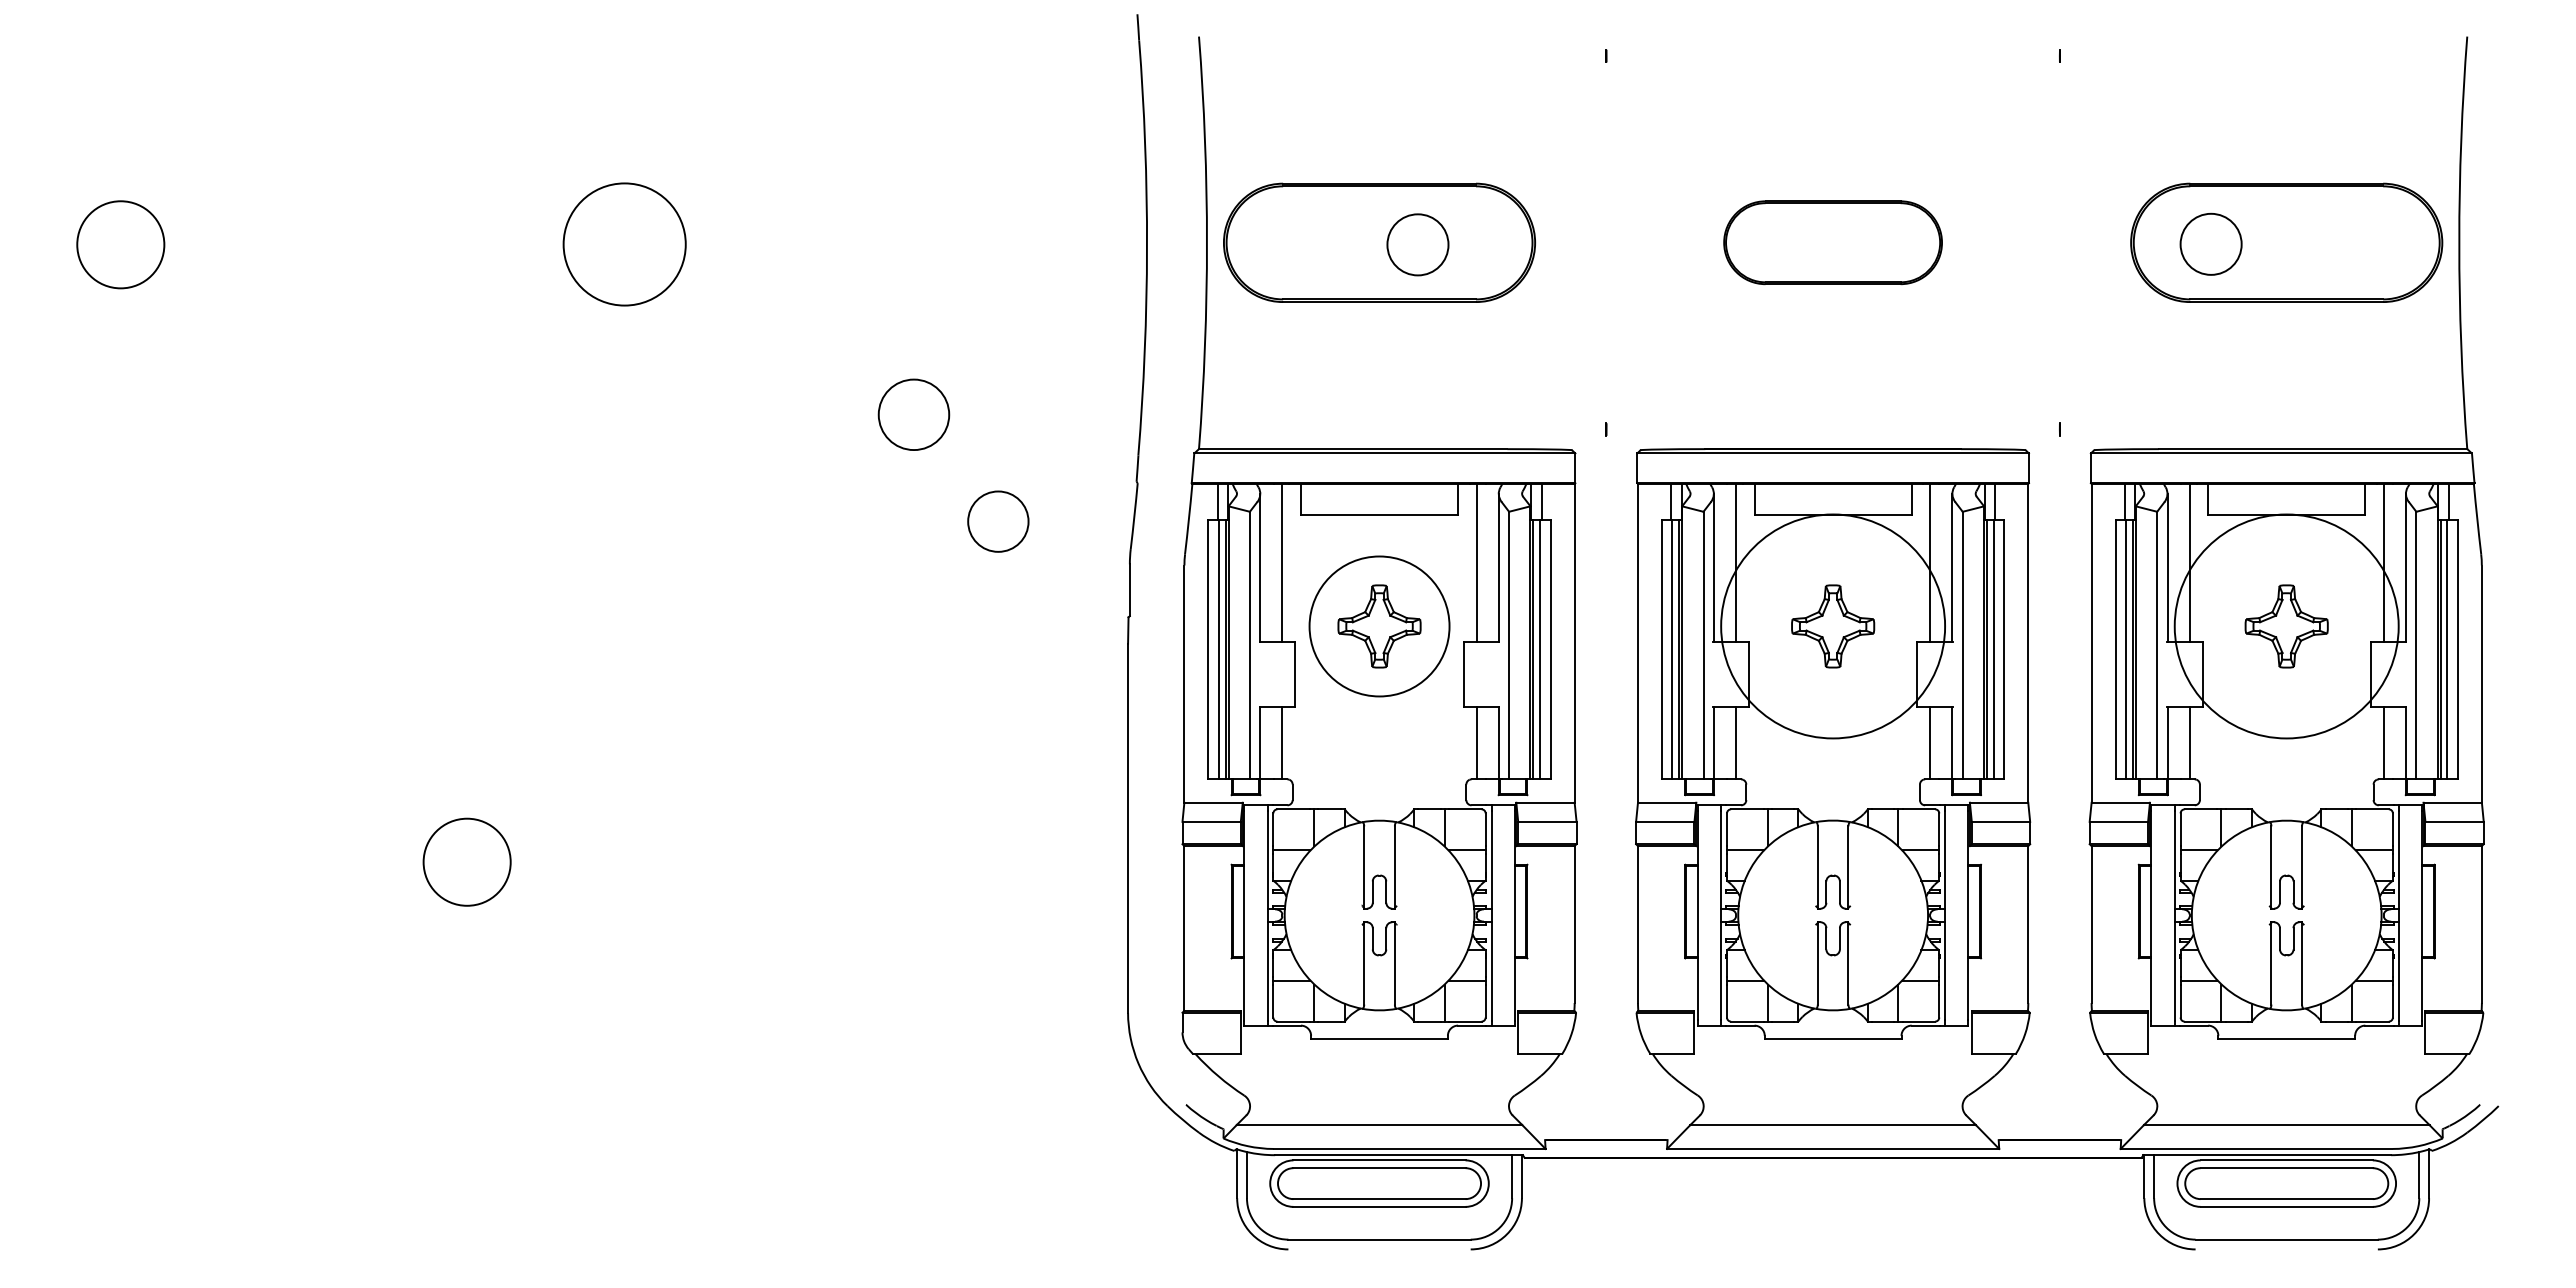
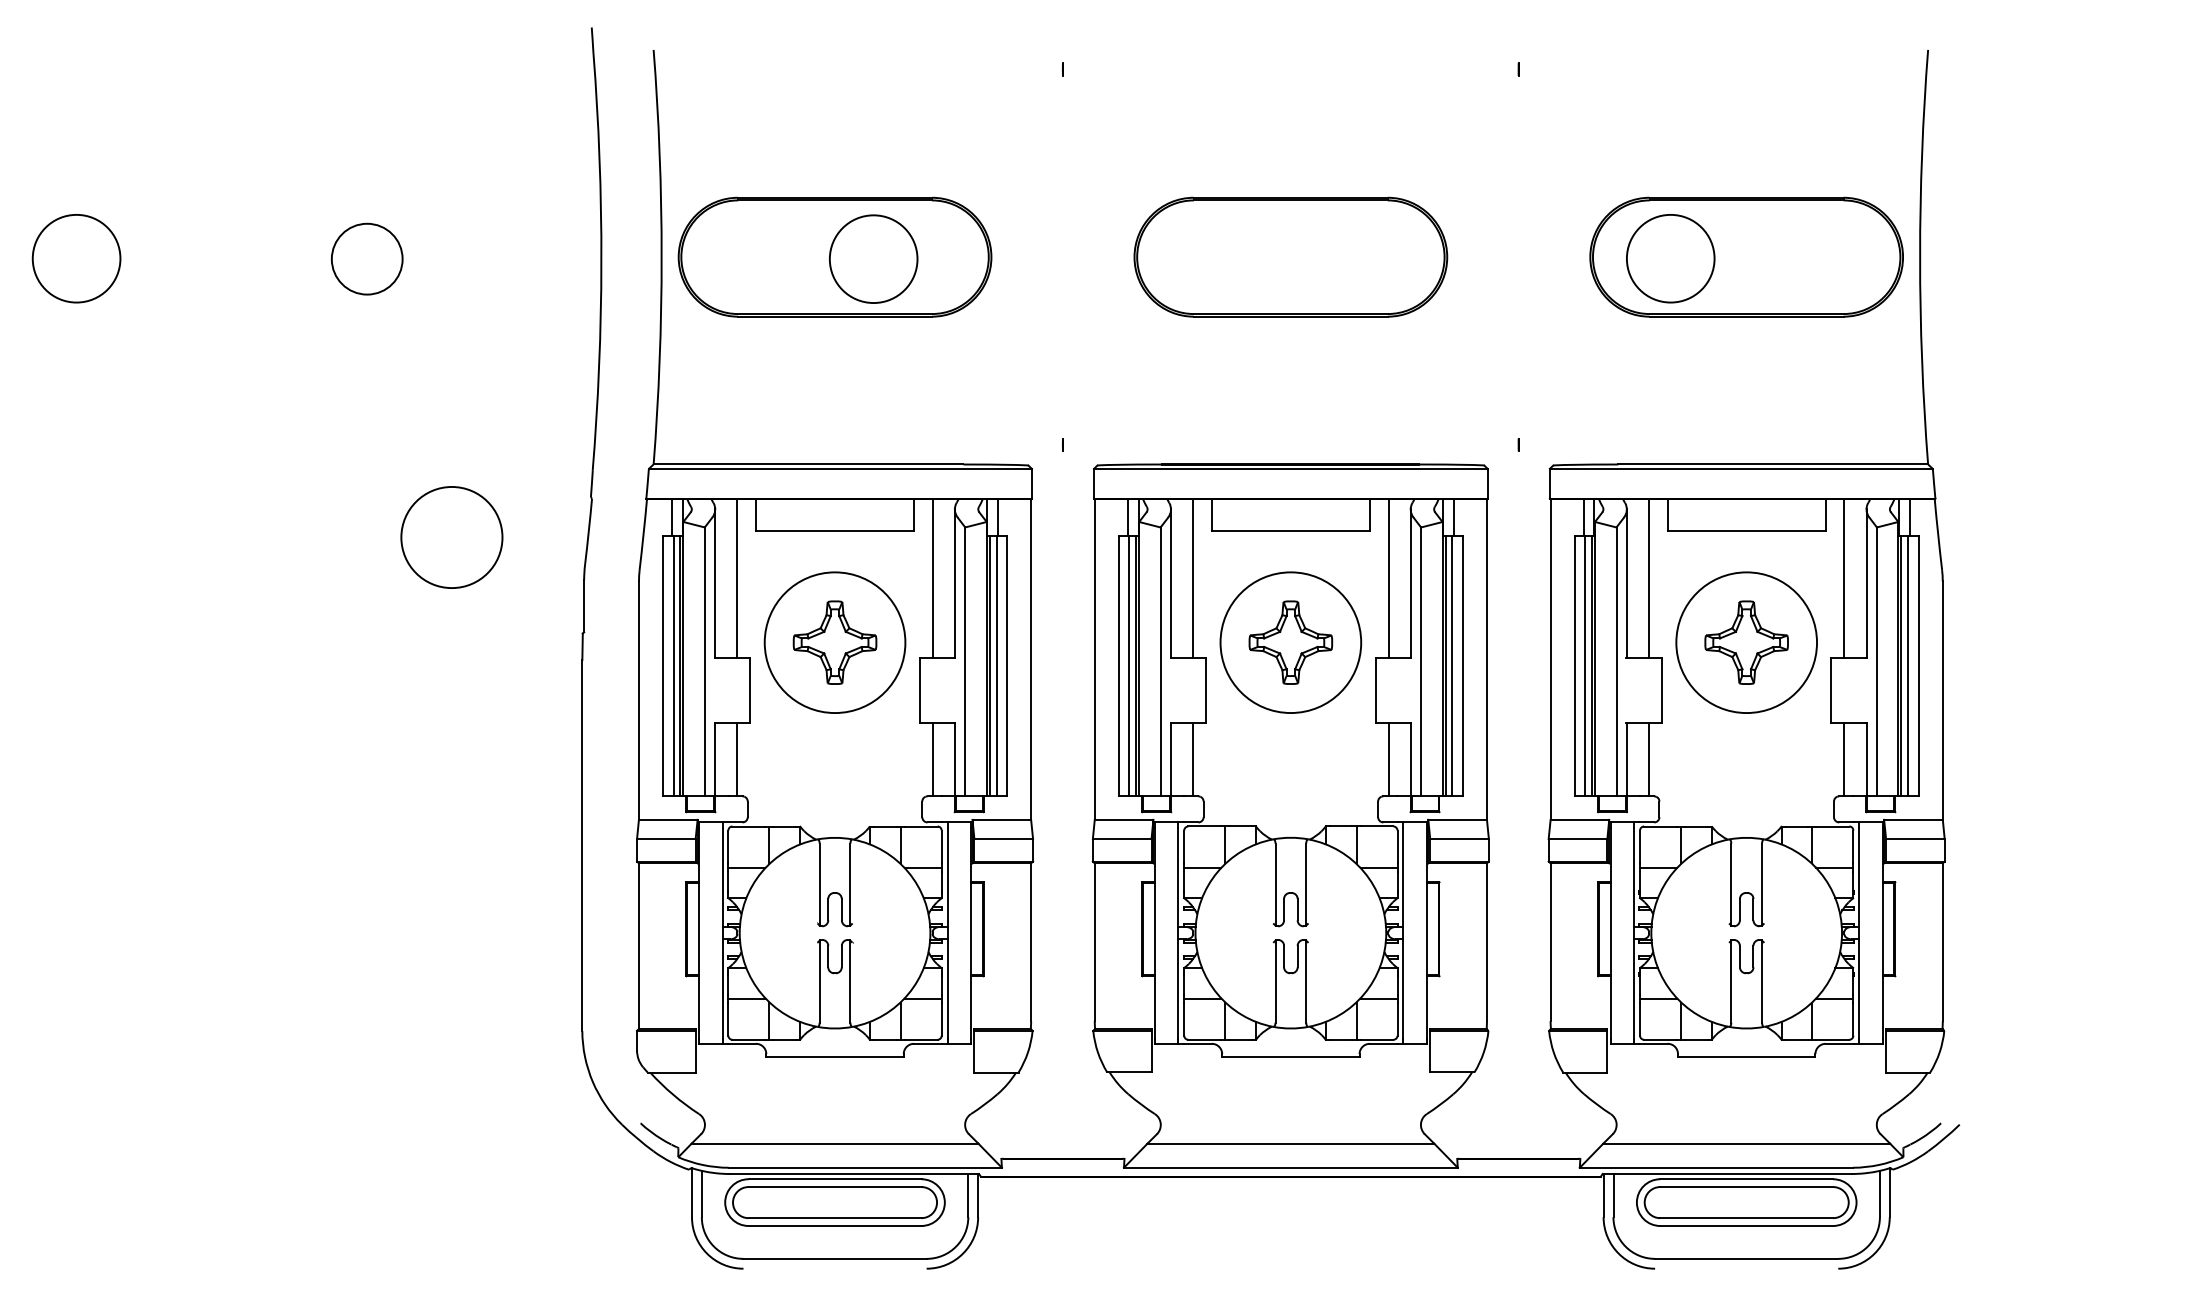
part: (1832, 242) -> (1290, 256), size x1.43
circle: (624, 243) -> (76, 257), size x0.71
circle: (2210, 243) -> (1670, 257), size x1.43
circle: (1417, 244) -> (873, 258), size x1.43
circle: (913, 414) -> (366, 258), moved
circle: (998, 521) -> (452, 537), size x1.67
circle: (1833, 626) -> (1291, 642), size x0.62
circle: (2286, 626) -> (1746, 642), size x0.62

